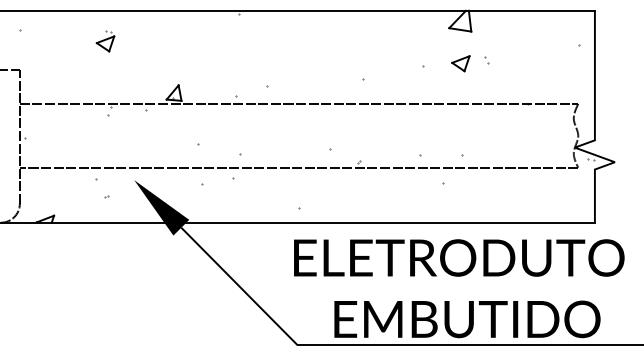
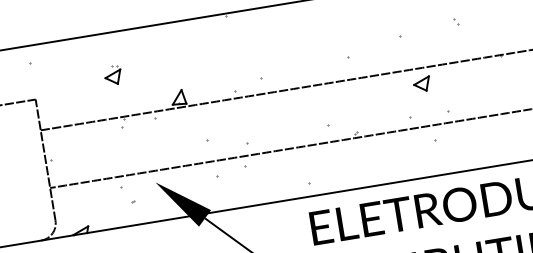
part: (105, 41) -> (113, 75), moved
part: (460, 63) -> (421, 84), moved

